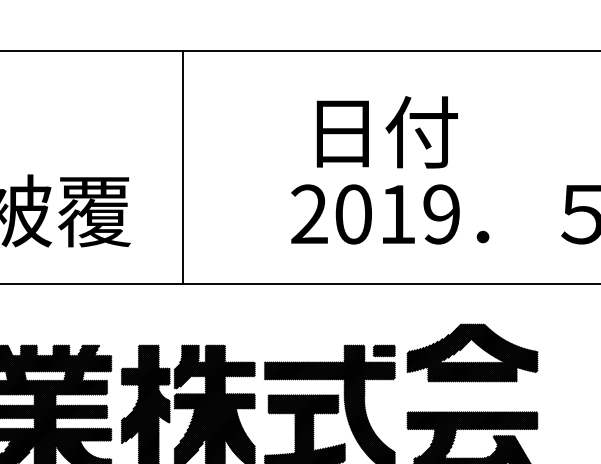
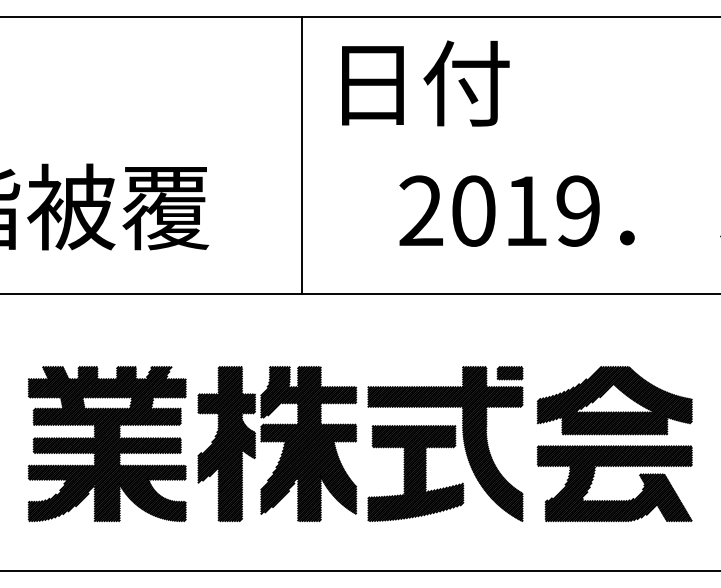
text: (387, 132) -> (425, 83), moved
line: (182, 167) -> (301, 155), moved
part: (472, 352) -> (614, 400), moved

